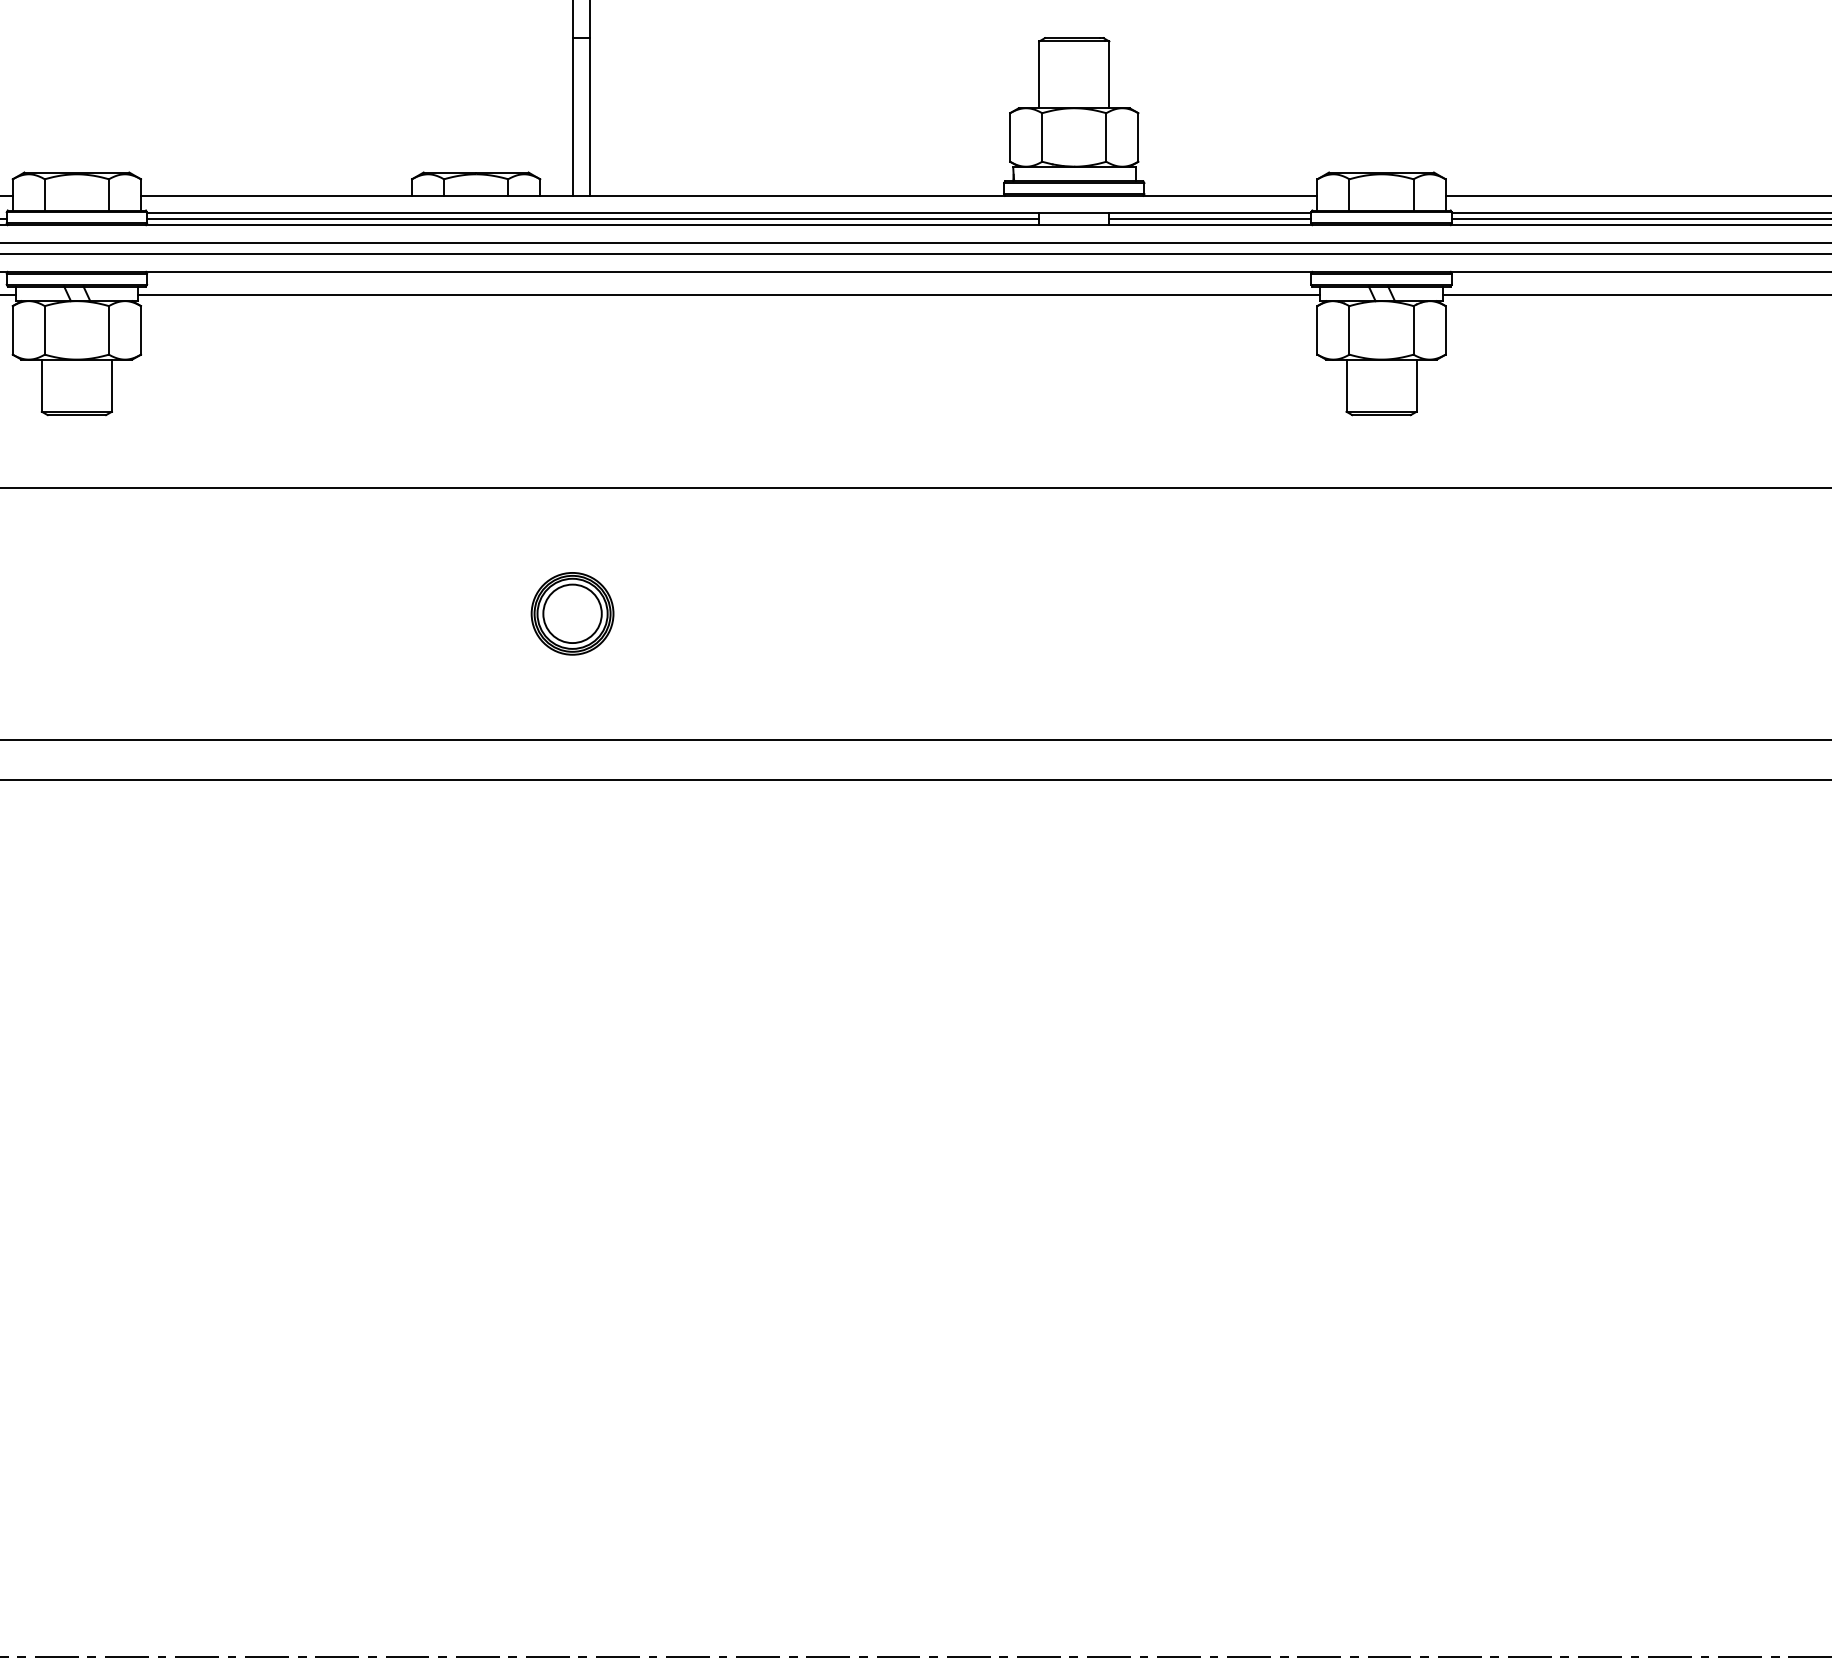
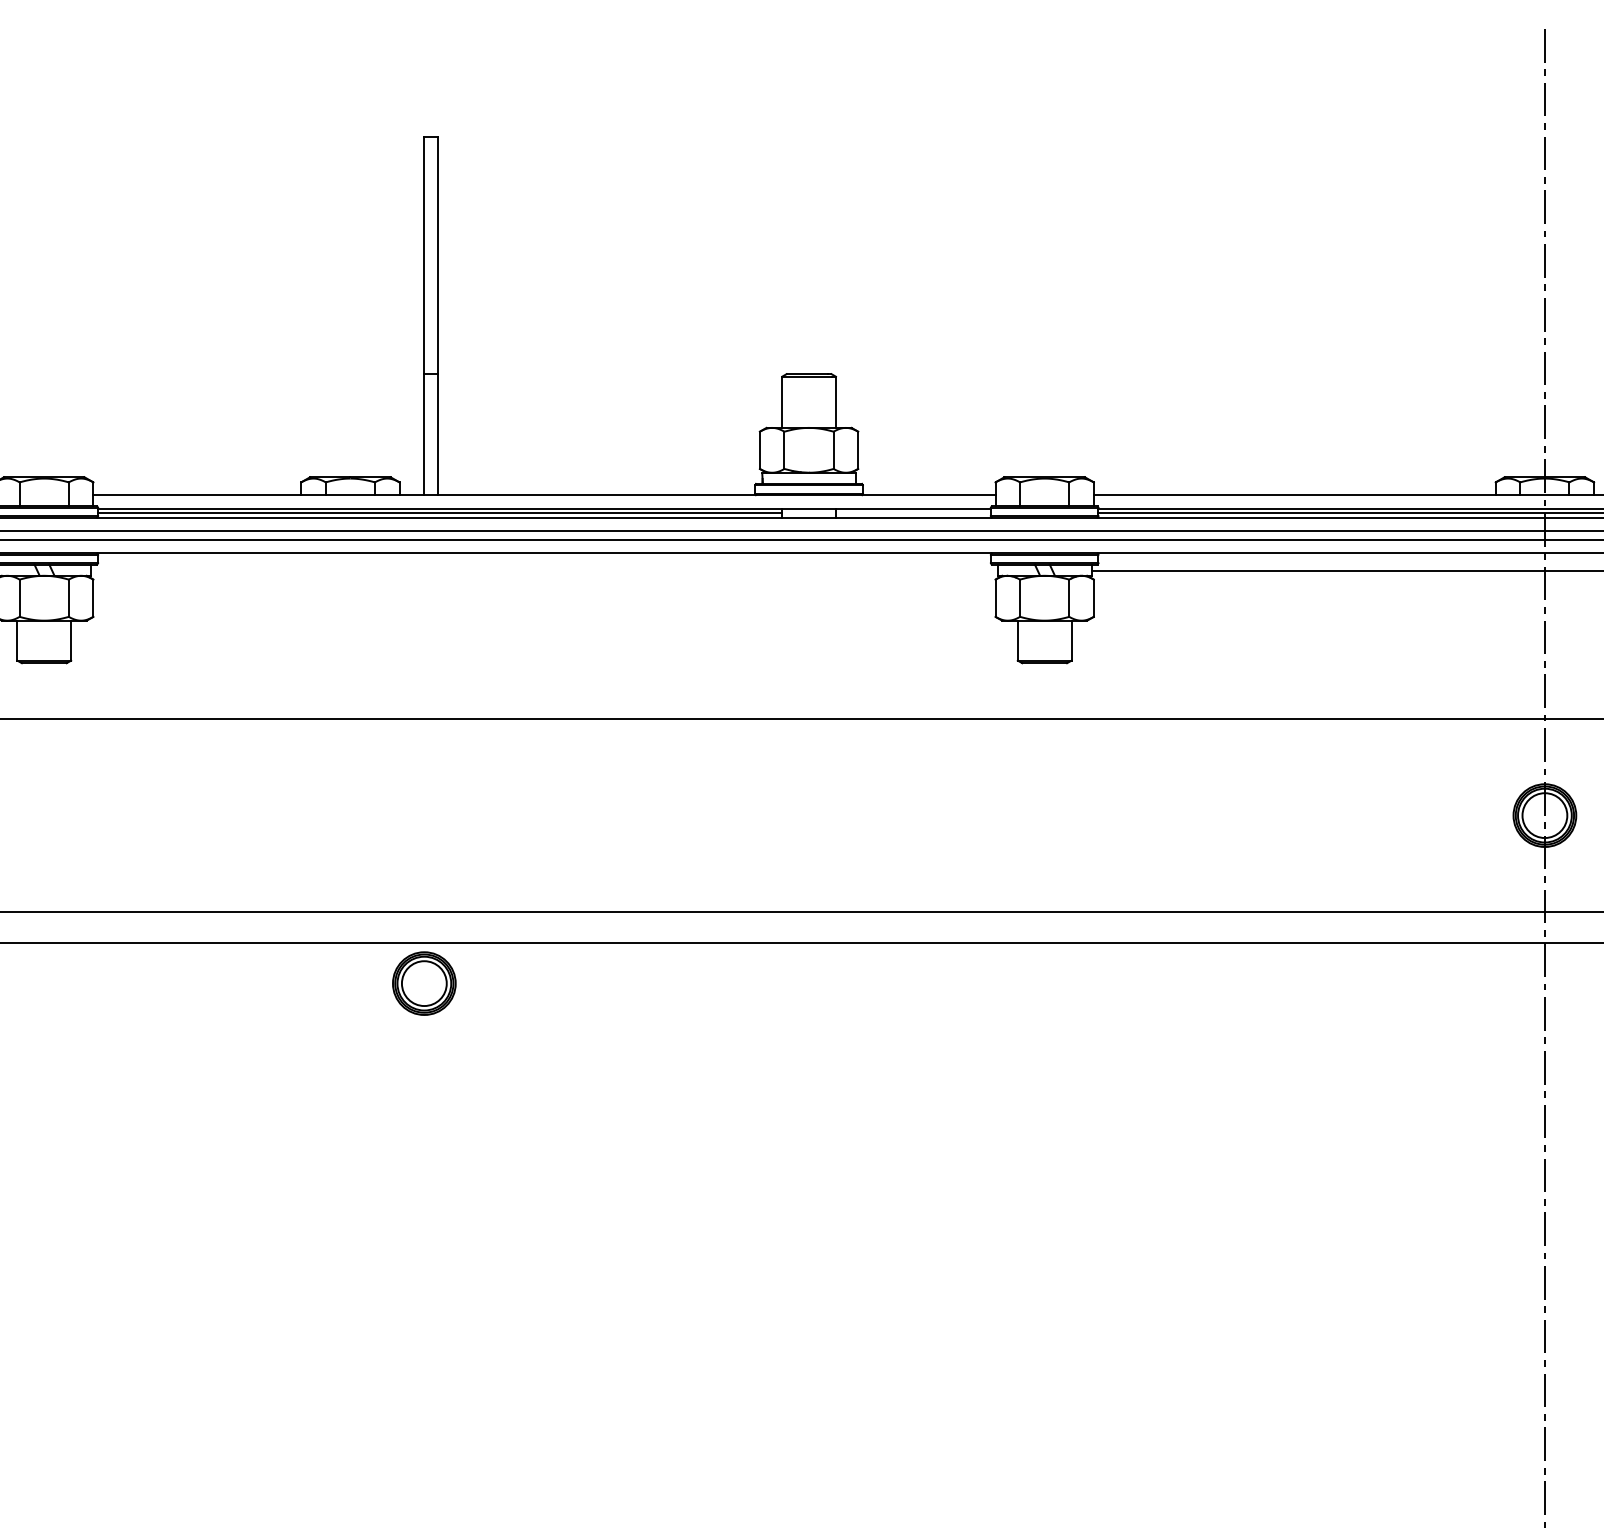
line: (1209, 219) -> (912, 513), removed
line: (729, 295) -> (544, 571), removed
part: (572, 613) -> (424, 983), moved

